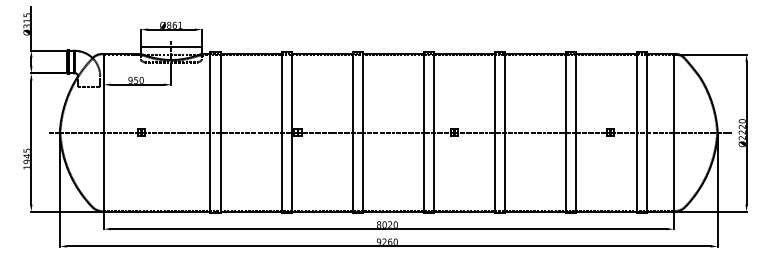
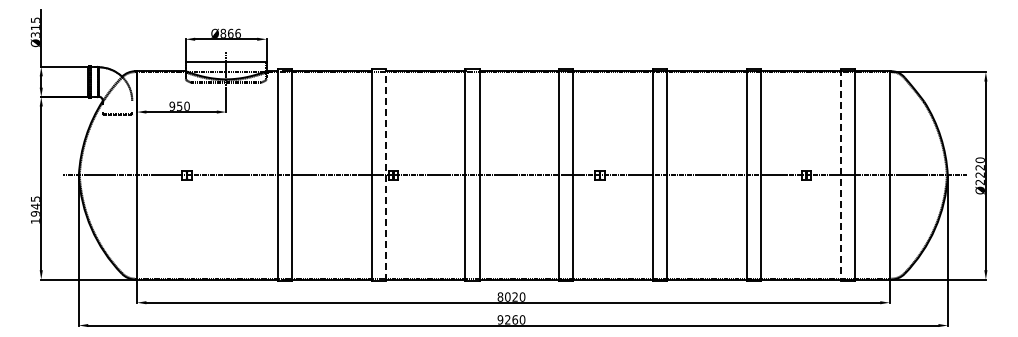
text: (179, 24) -> (237, 32), Ø861 -> Ø866
line: (291, 132) -> (385, 174), solid -> dashed
line: (636, 132) -> (840, 175), solid -> dashed

